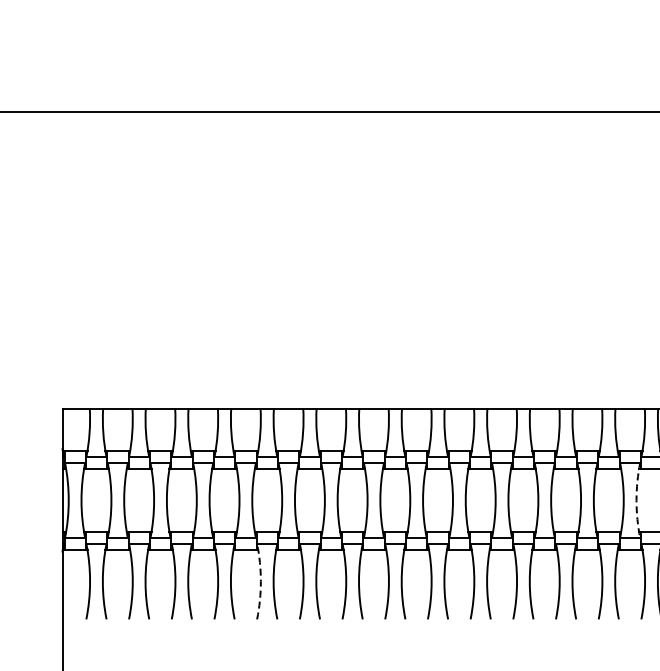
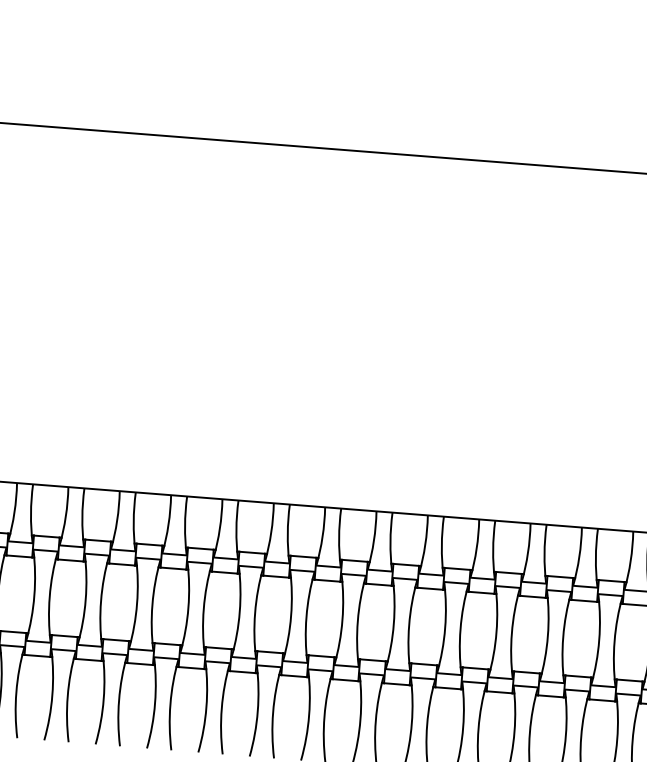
arc: (636, 500) -> (614, 641), dashed -> solid
arc: (260, 581) -> (154, 703), dashed -> solid

